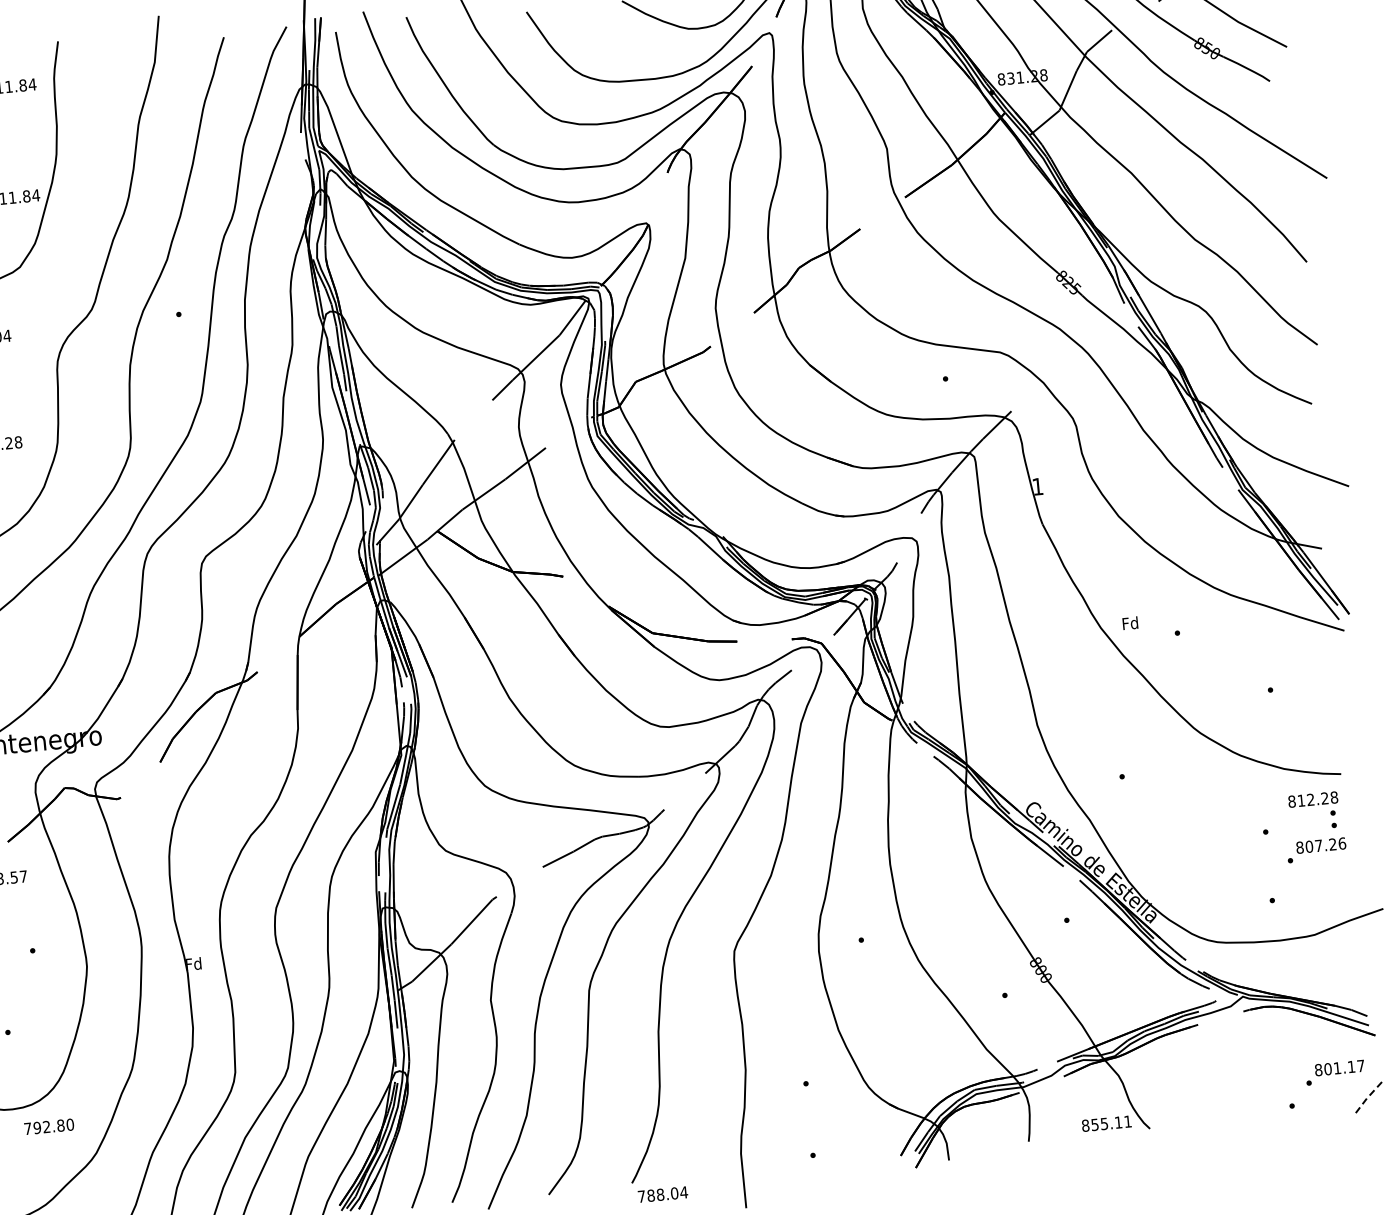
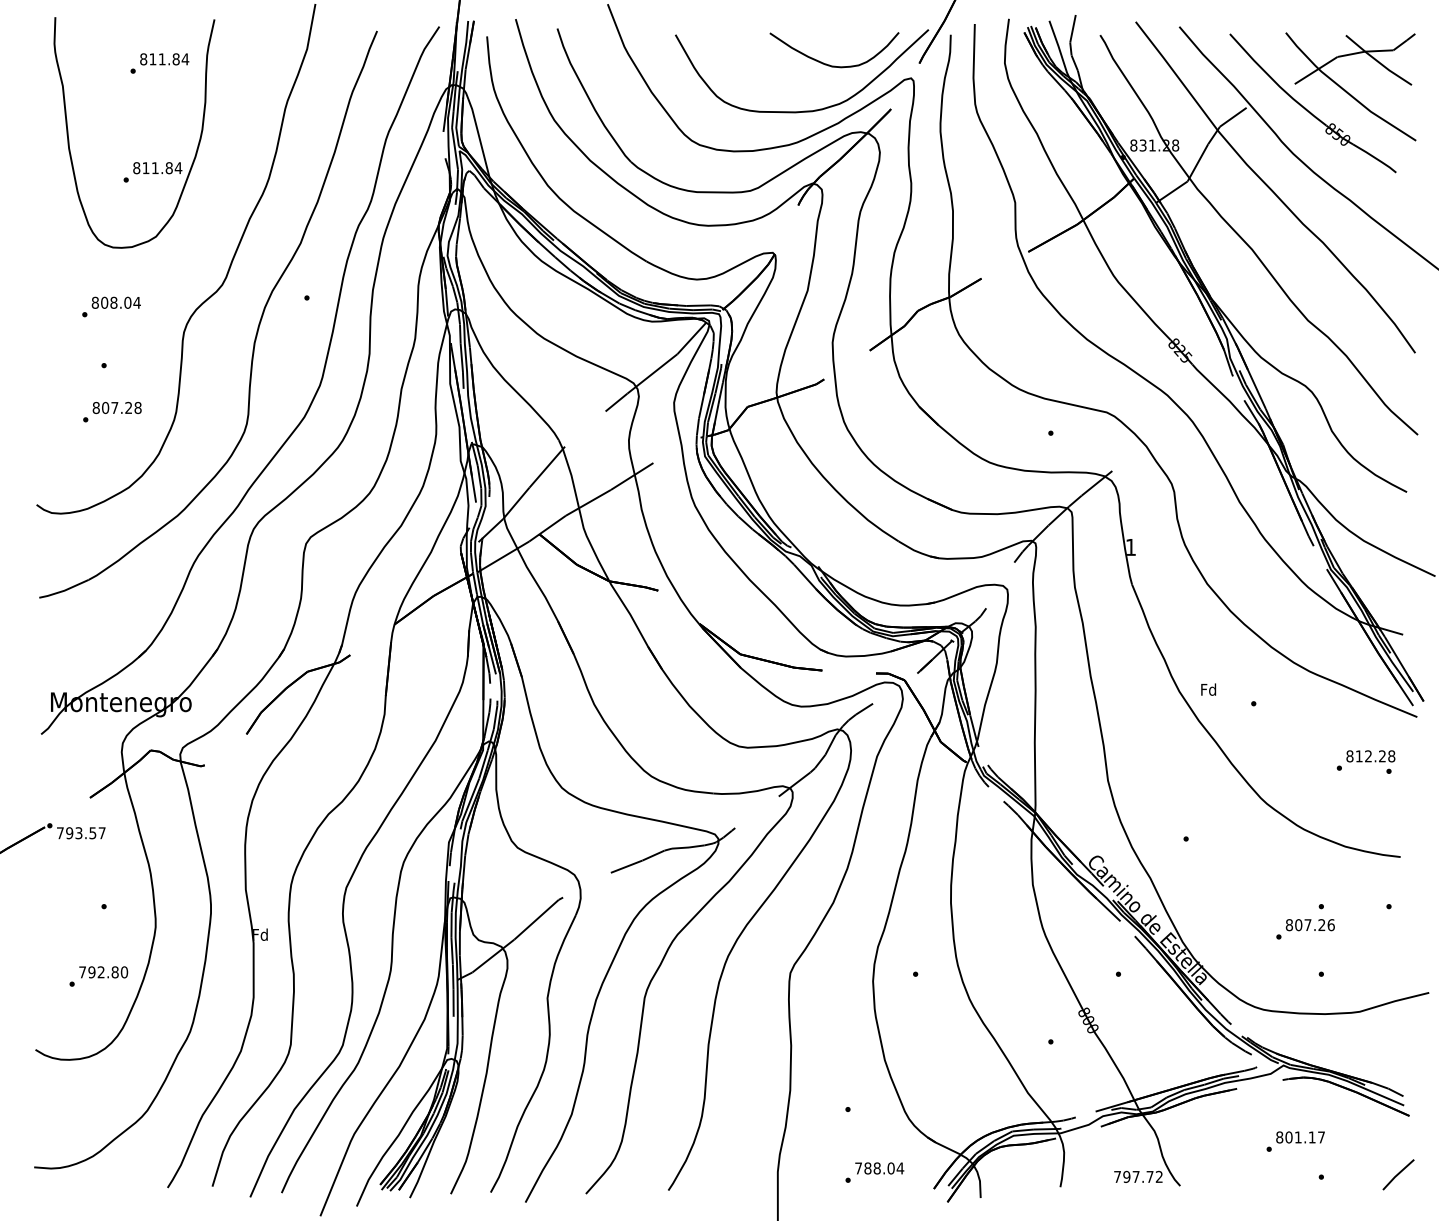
text: (1313, 804) -> (1370, 761), moved
text: (1316, 850) -> (1305, 929), moved
text: (1335, 1072) -> (1295, 1141), moved
line: (1368, 1095) -> (1397, 1174), dashed -> solid
text: (1106, 1123) -> (1138, 1176), 855.11 -> 797.72
text: (49, 1126) -> (103, 972), moved
text: (662, 1194) -> (879, 1168), moved

